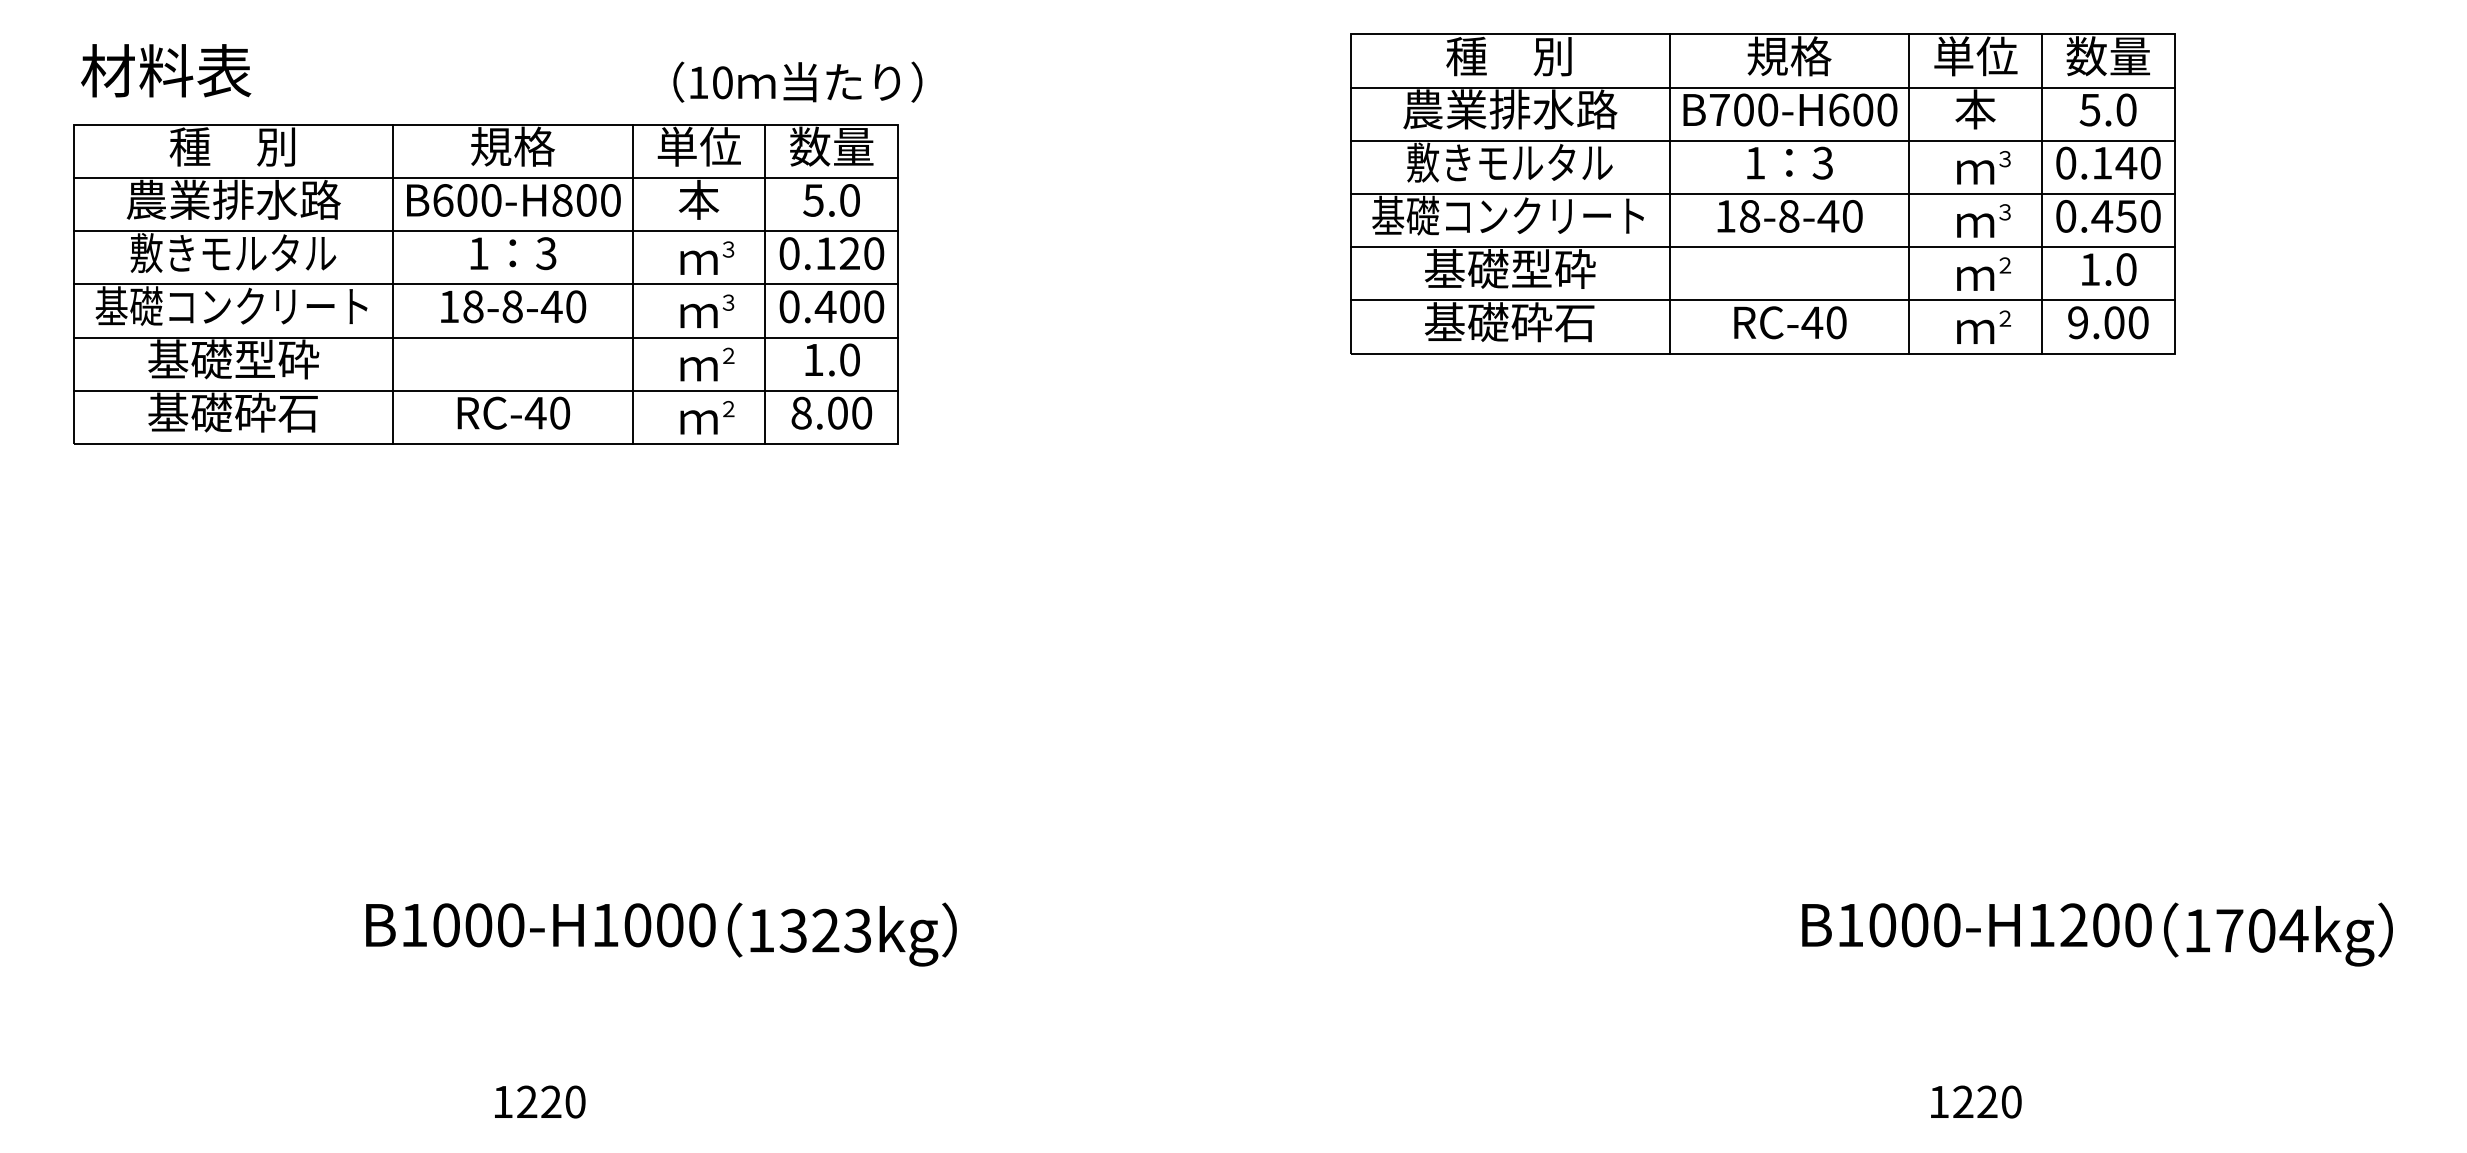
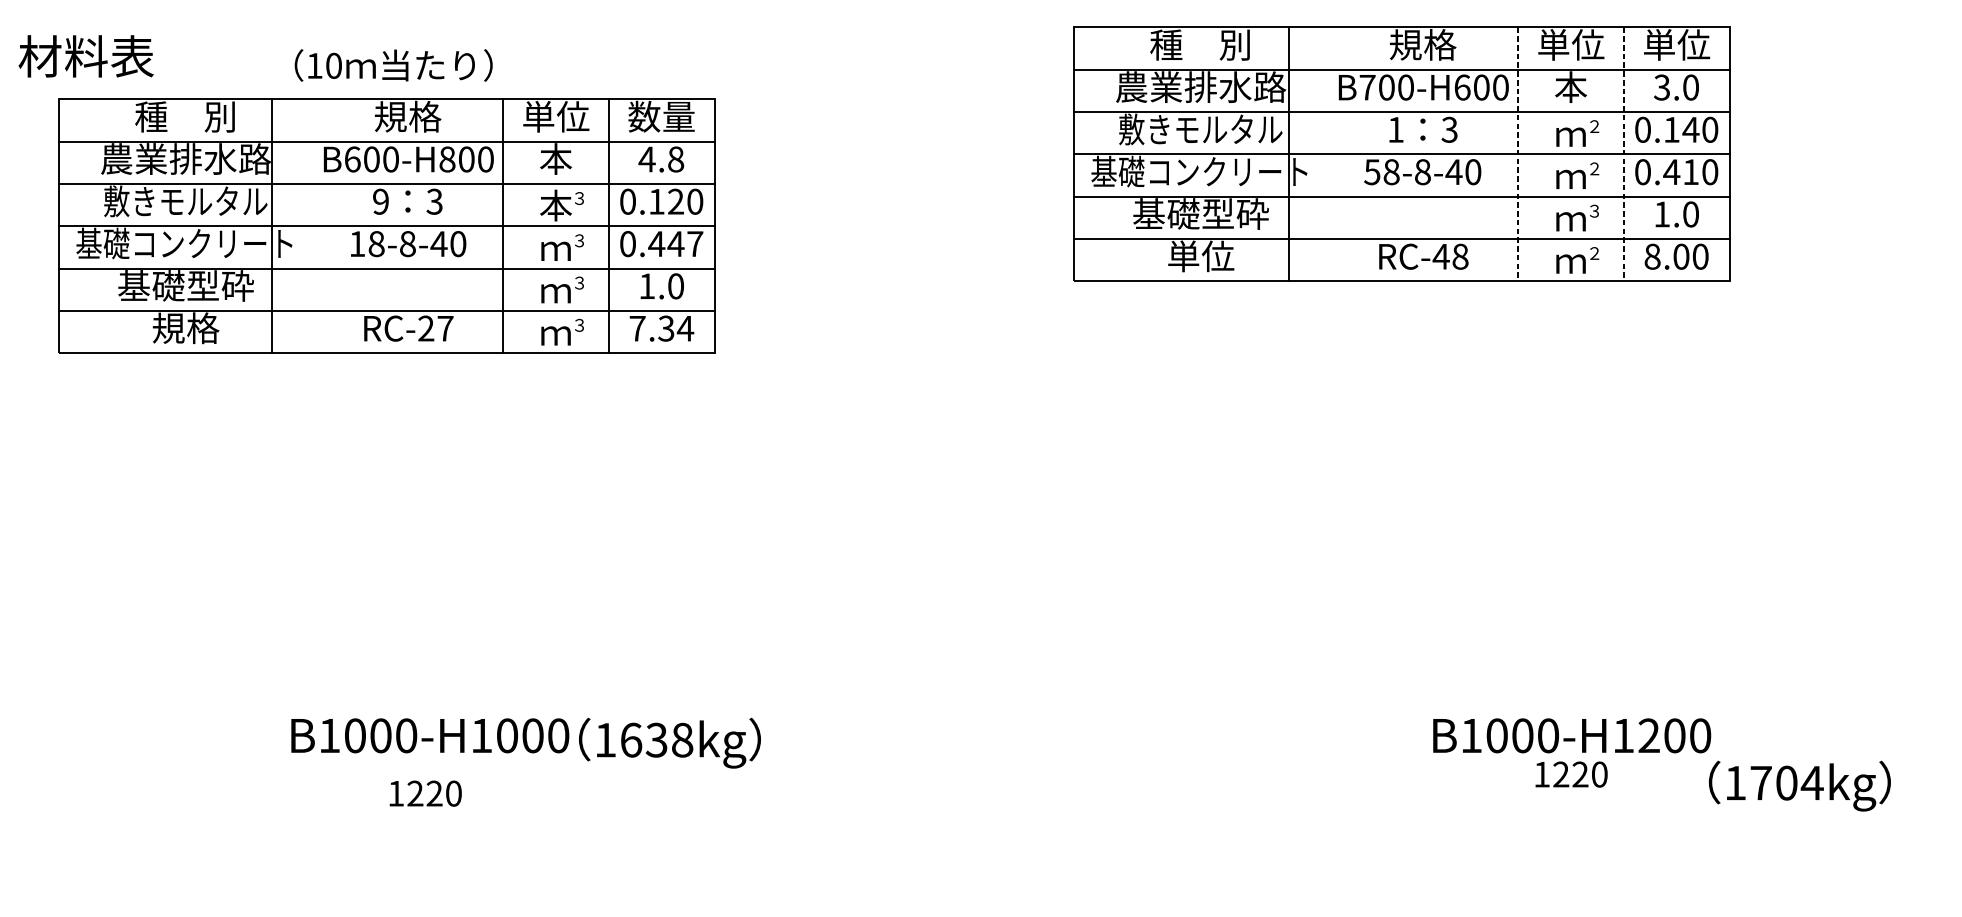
text: (2108, 56) -> (1676, 45), 数量 -> 単位
text: (166, 70) -> (86, 56), moved
text: (797, 81) -> (393, 64), moved
text: (2089, 109) -> (1661, 87), 5.0 -> 3.0
text: (2005, 159) -> (1594, 126), ３ -> ２
line: (1669, 193) -> (1288, 153), moved
line: (1909, 193) -> (1518, 153), solid -> dashed
line: (2042, 193) -> (1624, 153), solid -> dashed
text: (831, 200) -> (661, 159), 5.0 -> 4.8
text: (2005, 212) -> (1594, 169), ３ -> ２
text: (1725, 216) -> (1372, 172), 18-8-40 -> 58-8-40
text: (2126, 216) -> (1691, 172), 0.450 -> 0.410
text: (478, 253) -> (380, 201), 1 -> 9
text: (698, 258) -> (555, 205), ｍ -> 本
text: (2005, 265) -> (1594, 211), ２ -> ３
line: (393, 283) -> (272, 225), moved
text: (861, 306) -> (685, 243), 0.400 -> 0.447
text: (1509, 322) -> (1200, 256), 基礎砕石 -> 単位
text: (1836, 322) -> (1460, 256), RC-40 -> RC-48
text: (2078, 322) -> (1652, 256), 9.00 -> 8.00
text: (728, 356) -> (579, 283), ２ -> ３
text: (728, 409) -> (579, 325), ２ -> ３
text: (232, 412) -> (185, 328), 基礎砕石 -> 規格
text: (547, 412) -> (435, 328), RC-40 -> RC-27
text: (831, 412) -> (661, 328), 8.00 -> 7.34
text: (825, 930) -> (656, 739), 1323kg -> 1638kg
text: (2278, 934) -> (1799, 786), moved
text: (540, 1101) -> (426, 793), moved
text: (1976, 1101) -> (1571, 774), moved

